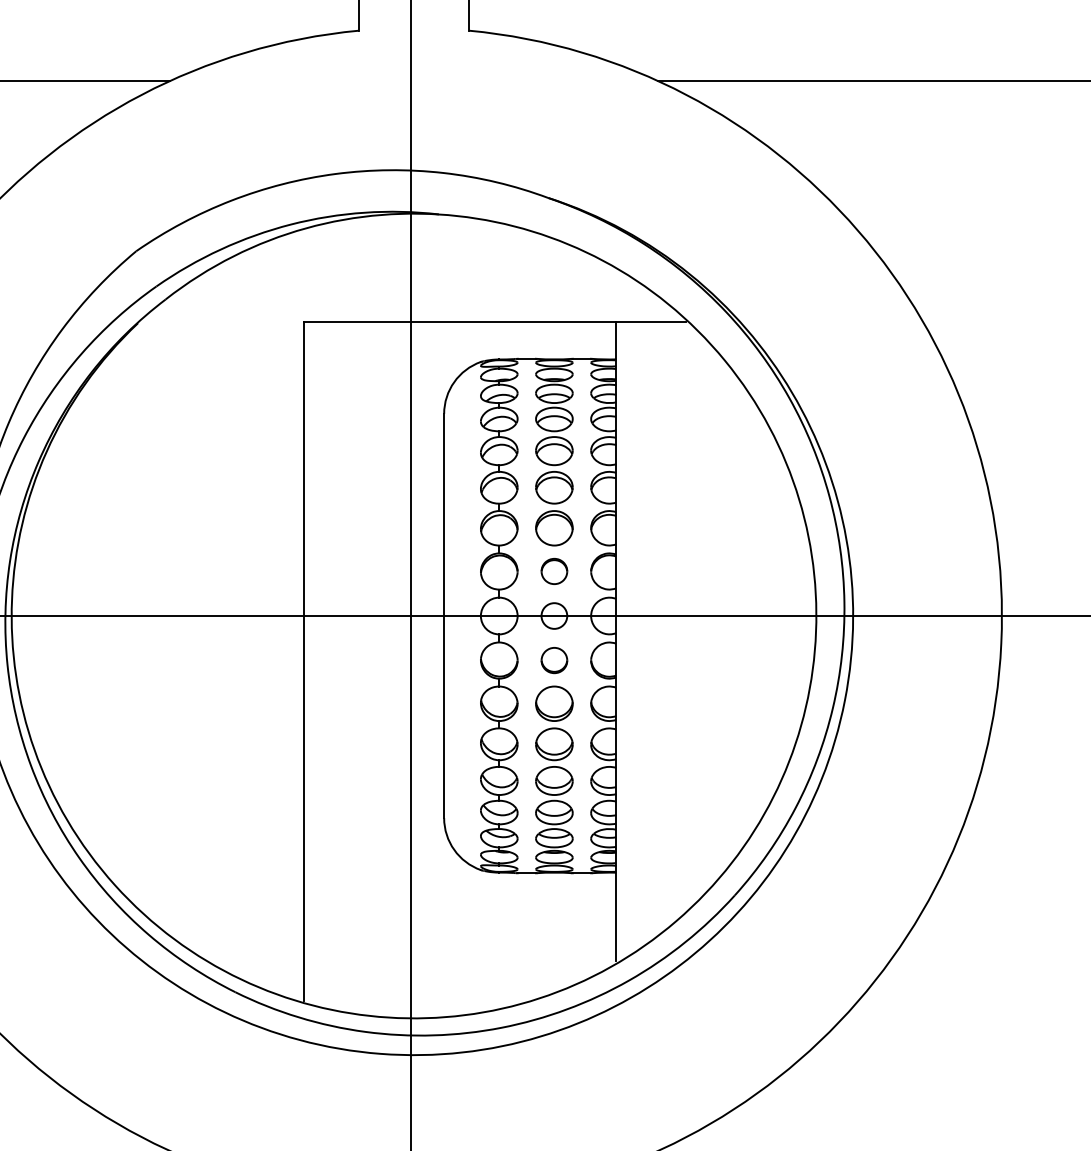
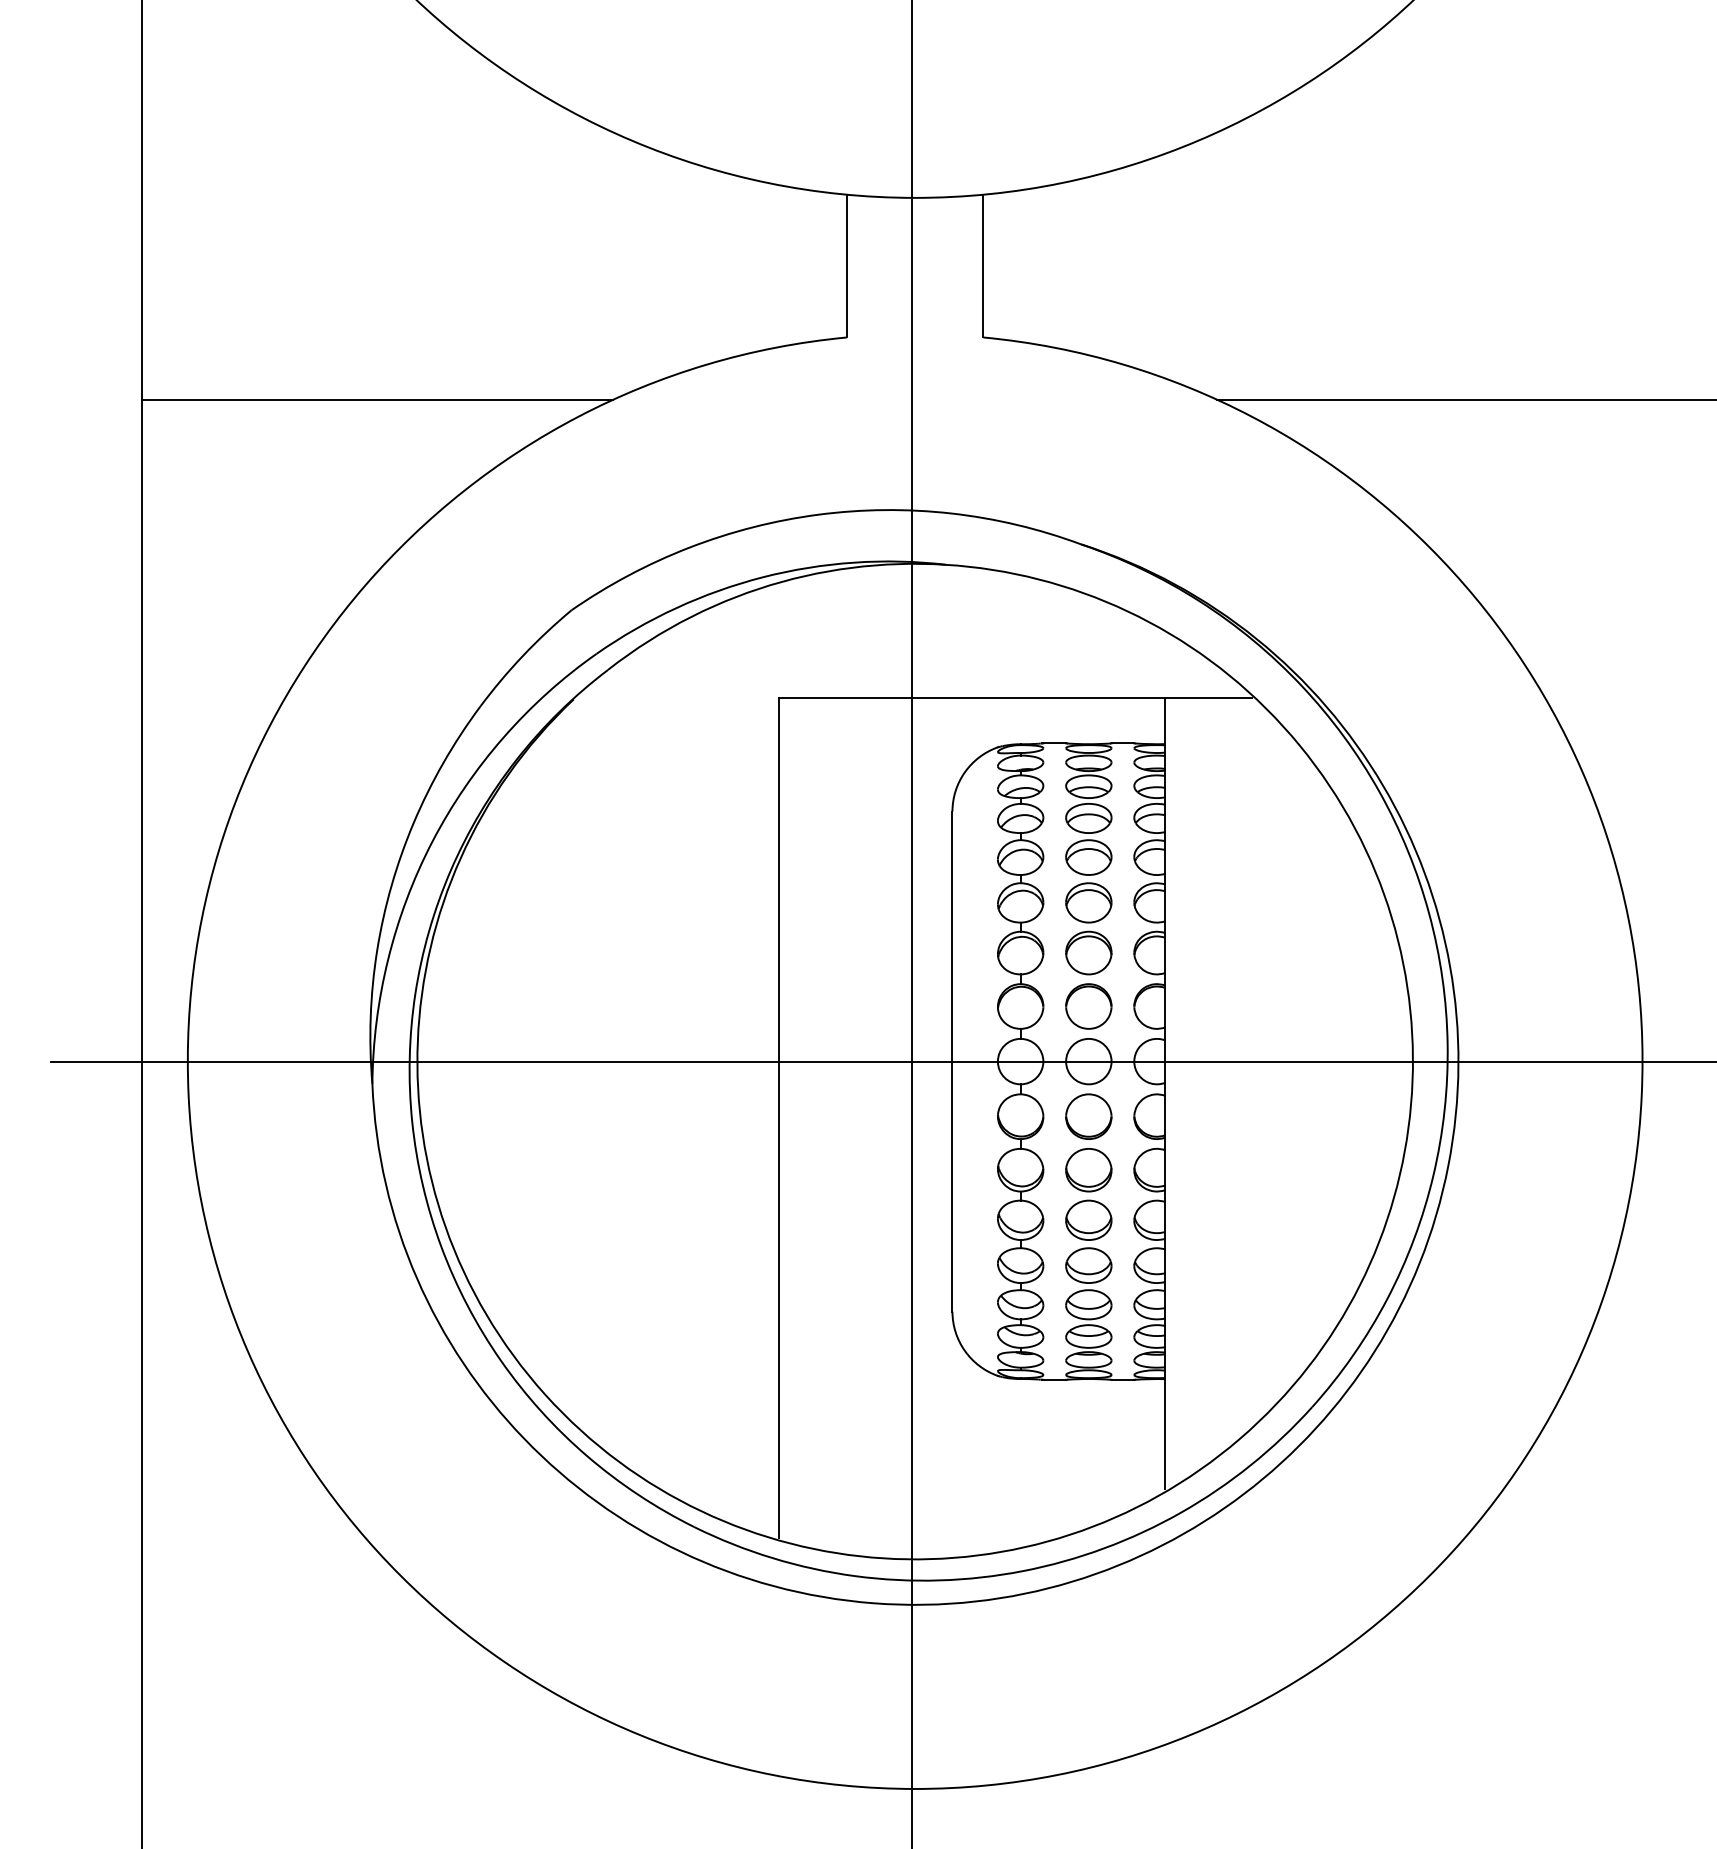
part: (554, 571) -> (1088, 1006), size x1.43
circle: (554, 615) -> (1088, 1061), size x1.43
part: (554, 660) -> (1088, 1116), size x1.43

